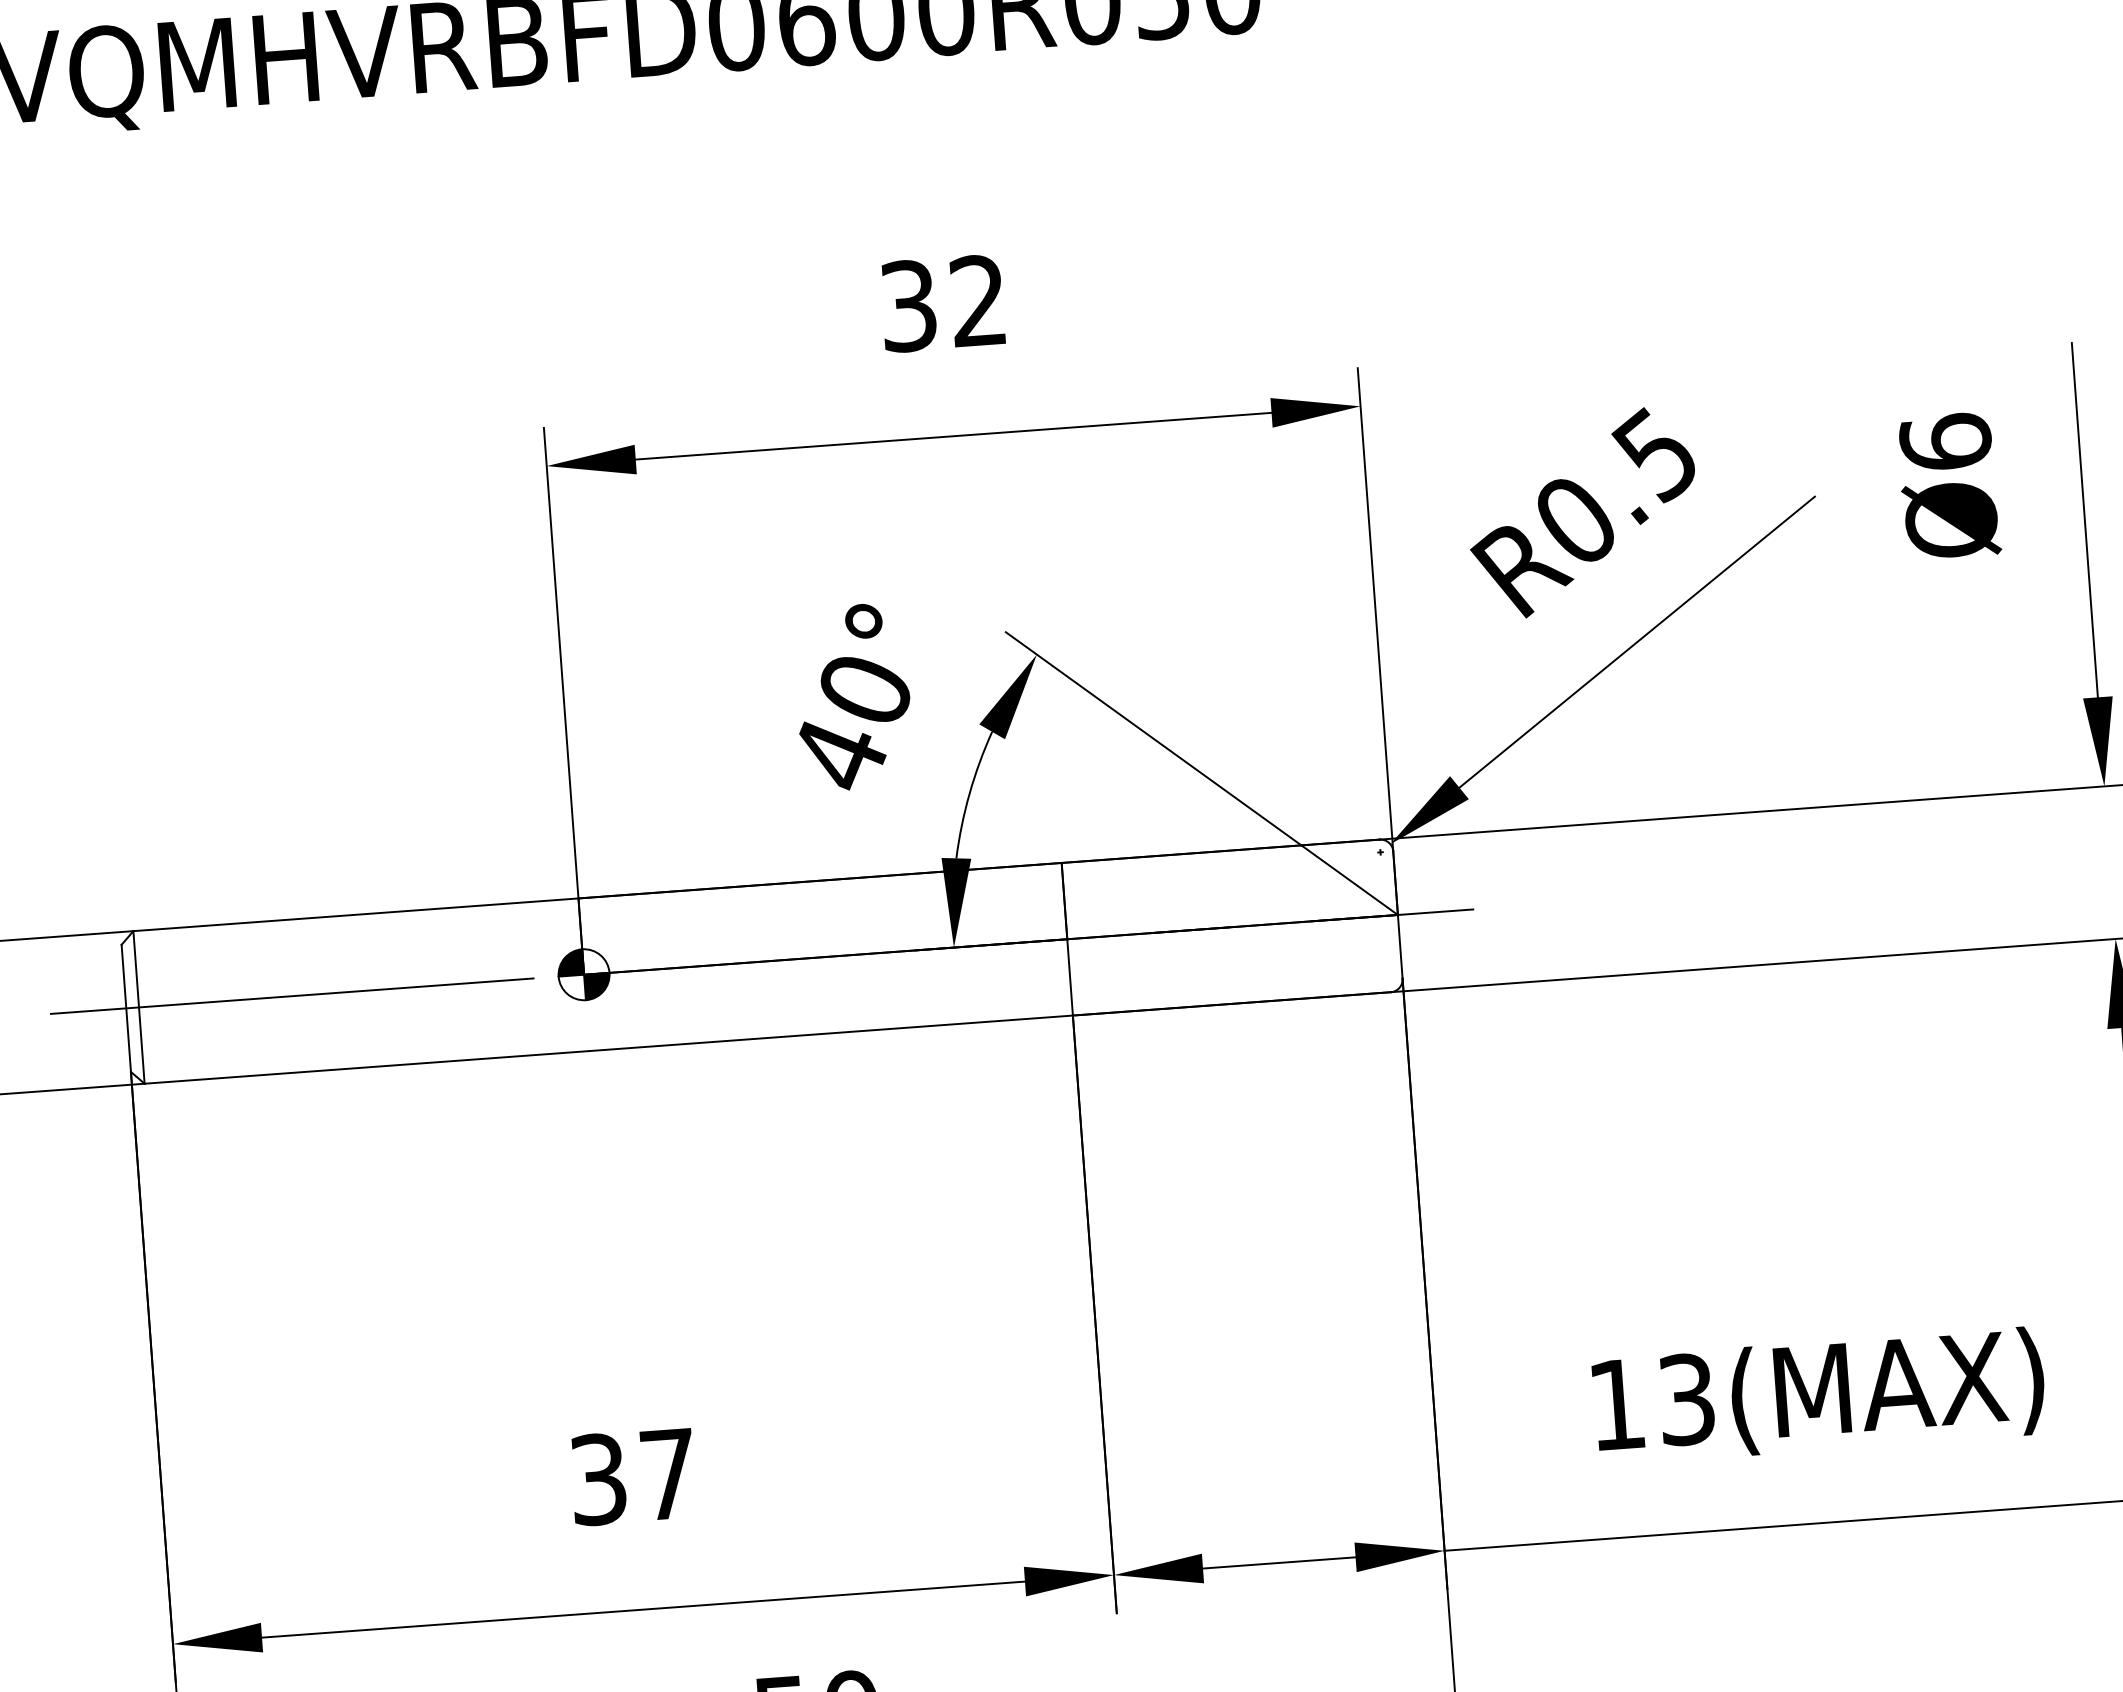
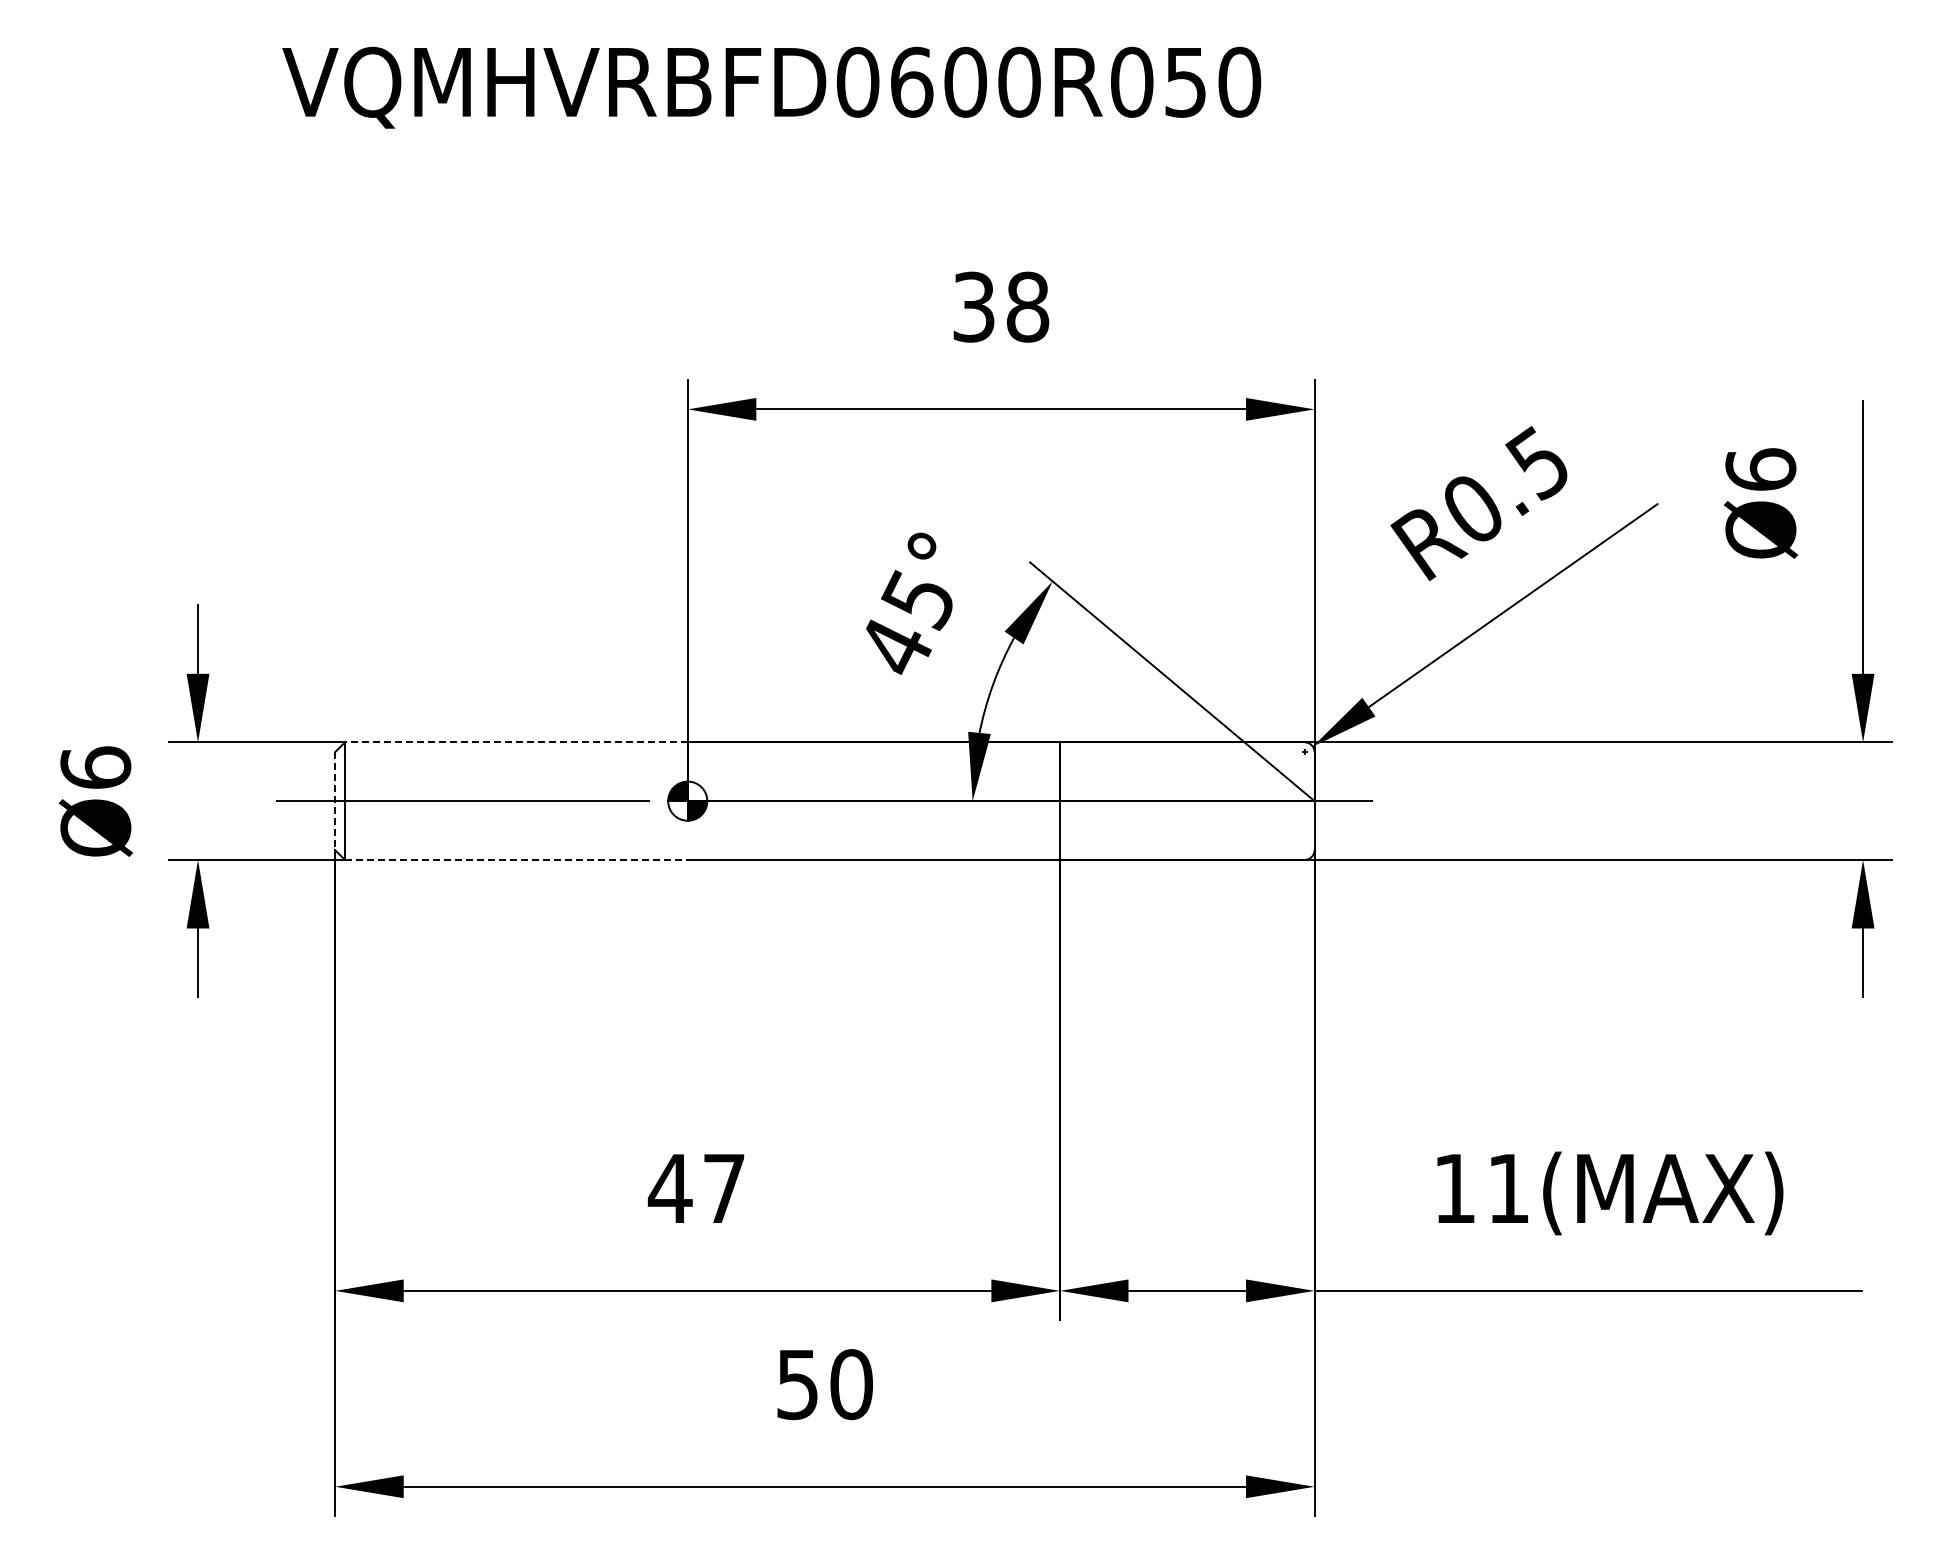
text: (979, 300) -> (1028, 306), 32 -> 38
text: (863, 692) -> (917, 600), 40° -> 45°
line: (354, 915) -> (515, 742), solid -> dashed
line: (126, 1008) -> (335, 801), solid -> dashed
line: (367, 1066) -> (516, 859), solid -> dashed
text: (1686, 1399) -> (1508, 1188), 13(MAX) -> 11(MAX)
text: (597, 1479) -> (669, 1188), 37 -> 47

